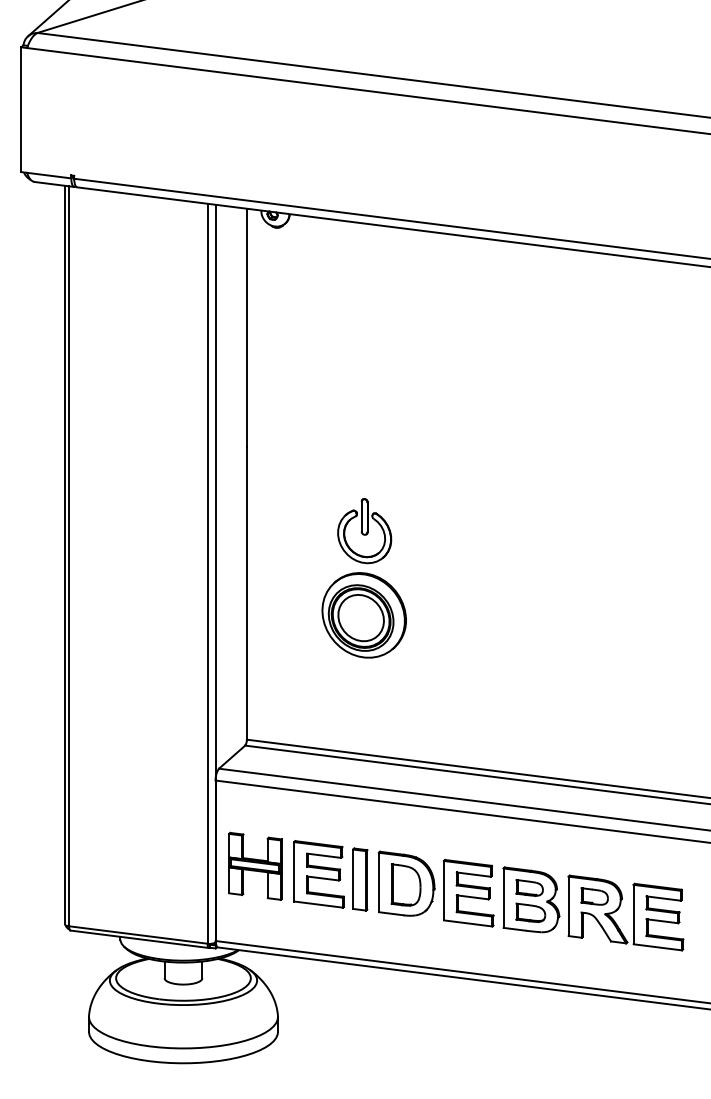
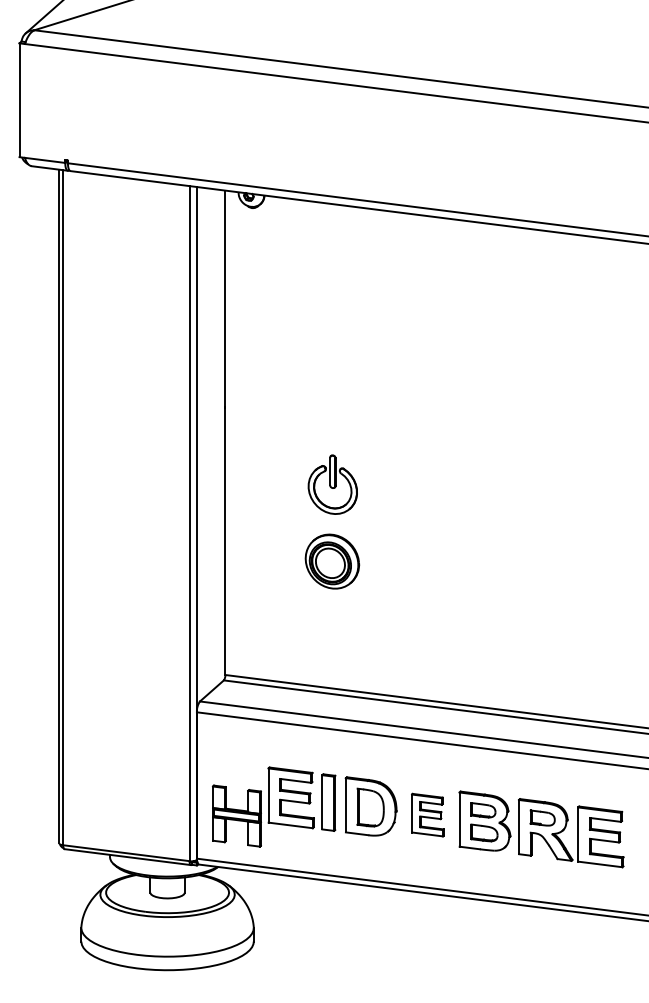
part: (363, 615) -> (331, 561), size x0.7
part: (255, 865) -> (236, 815), moved
part: (468, 893) -> (427, 815), size x0.7

